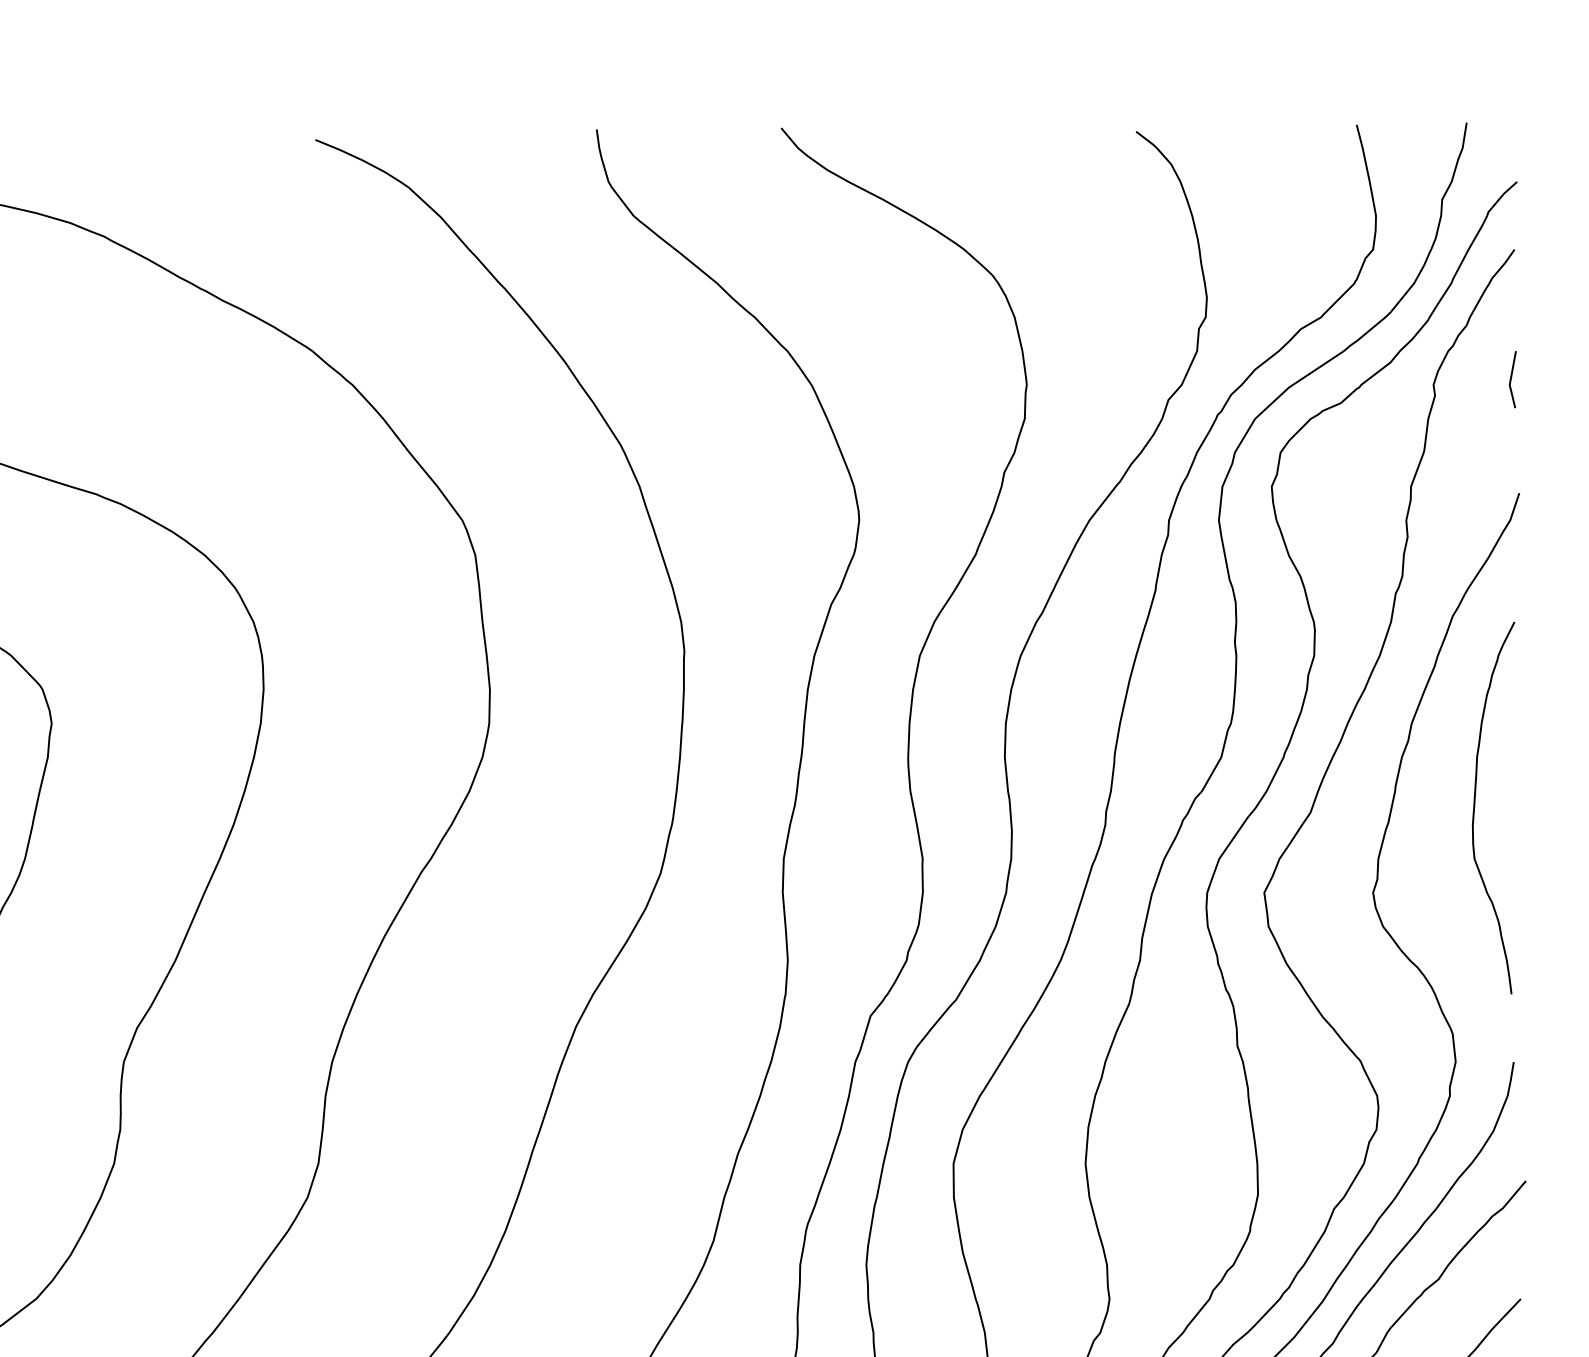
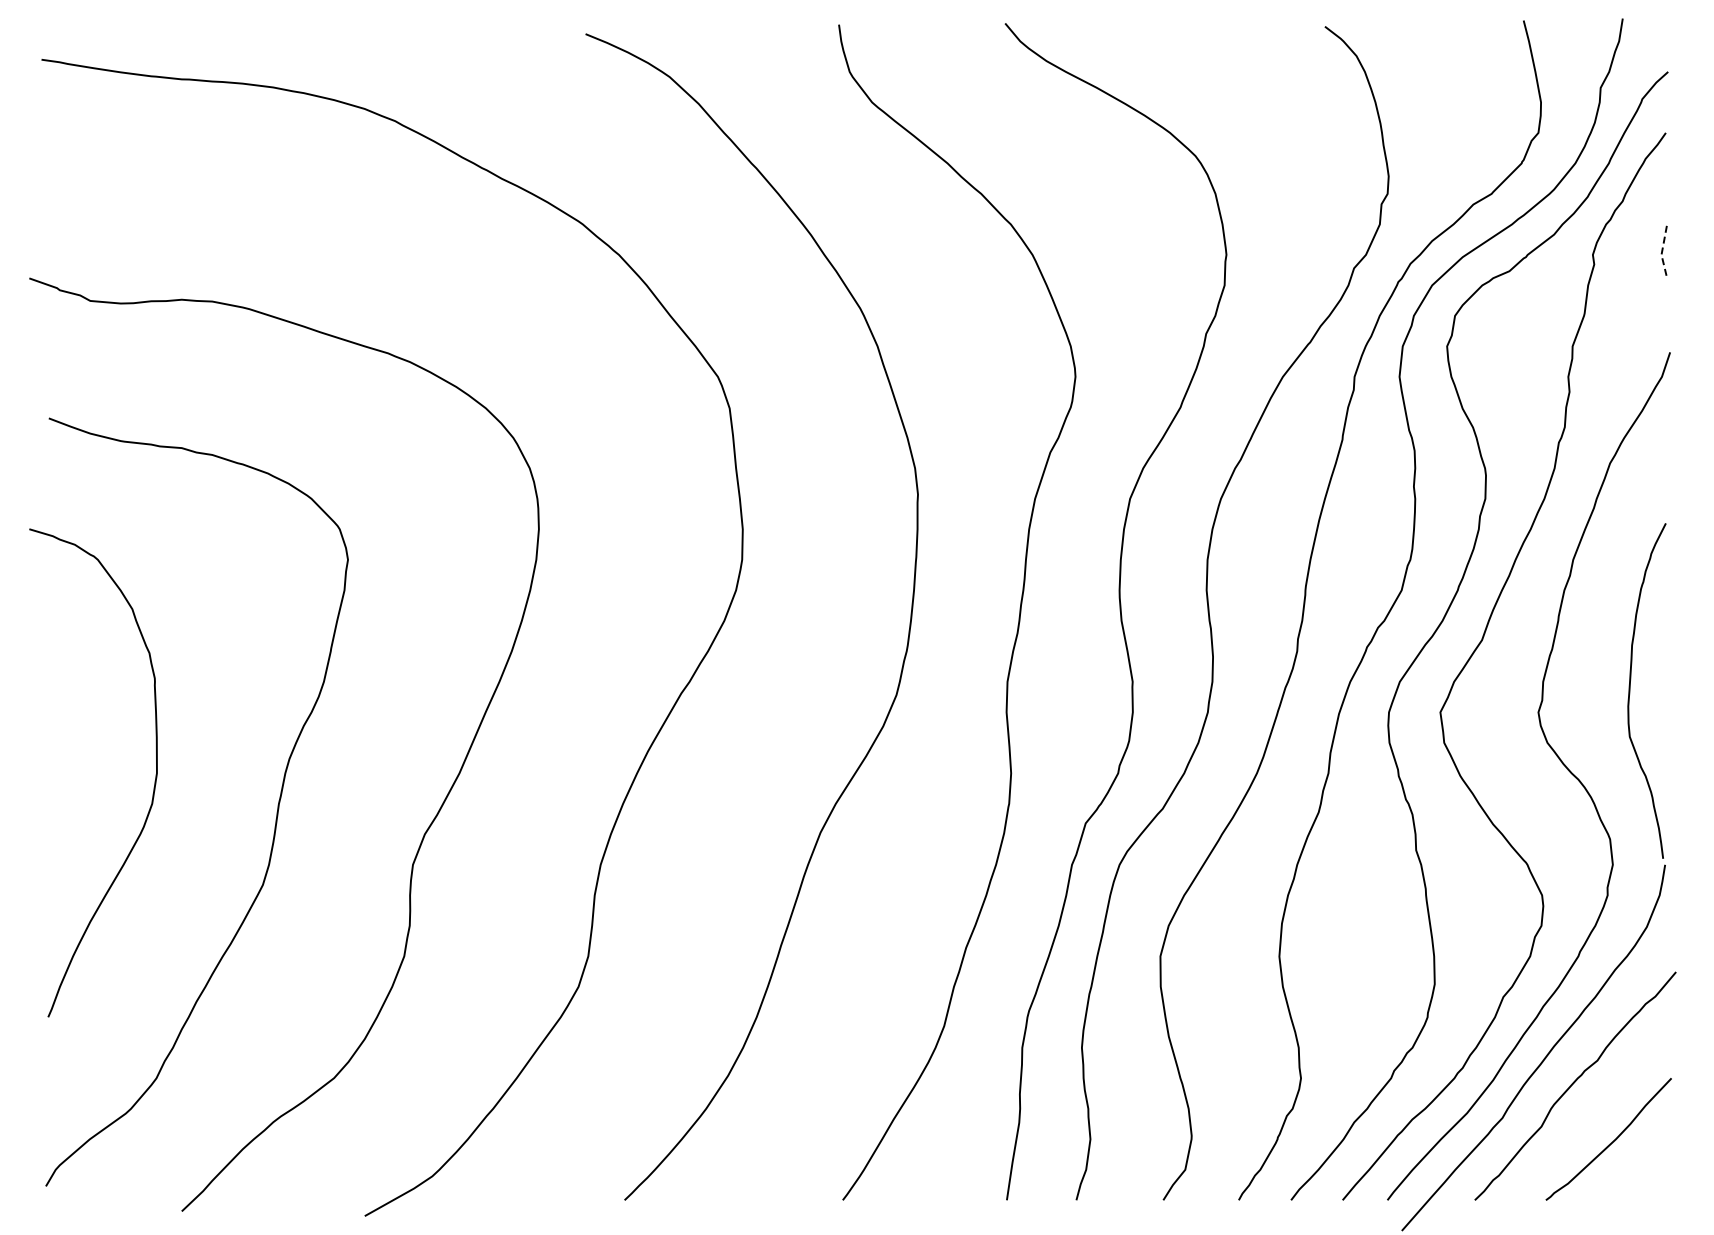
line: (1510, 380) -> (1662, 250), solid -> dashed
curve: (1475, 807) -> (1630, 690), moved

